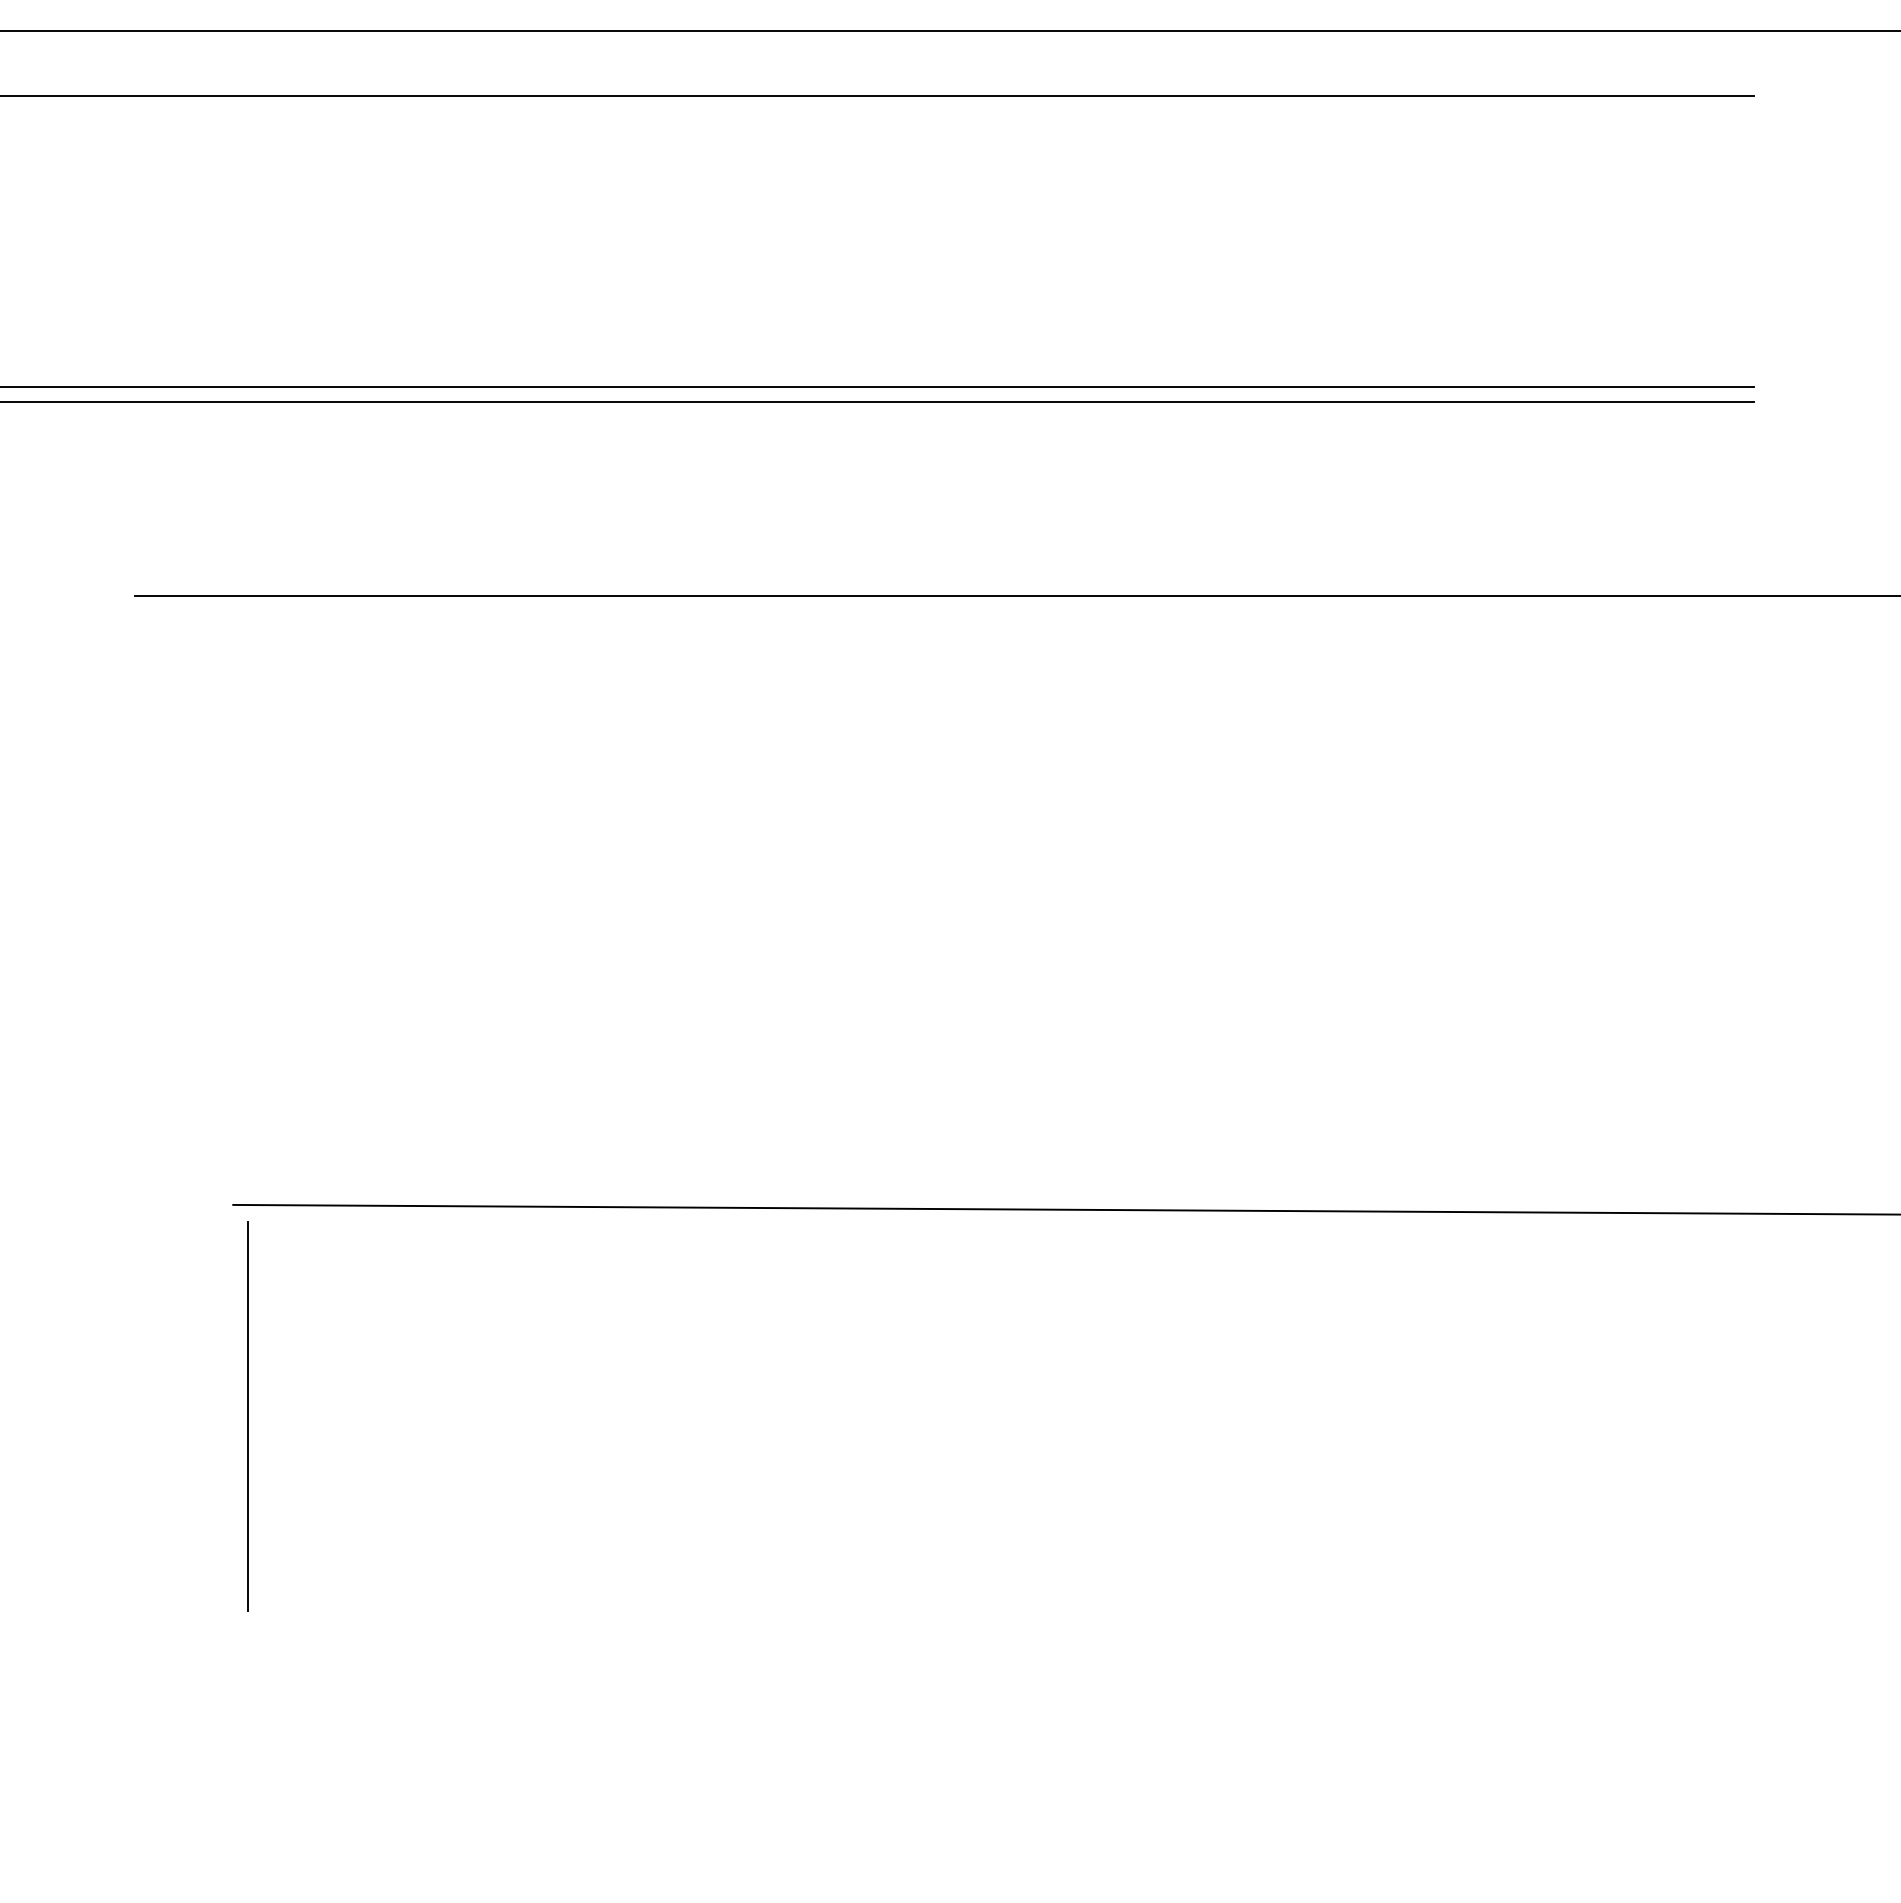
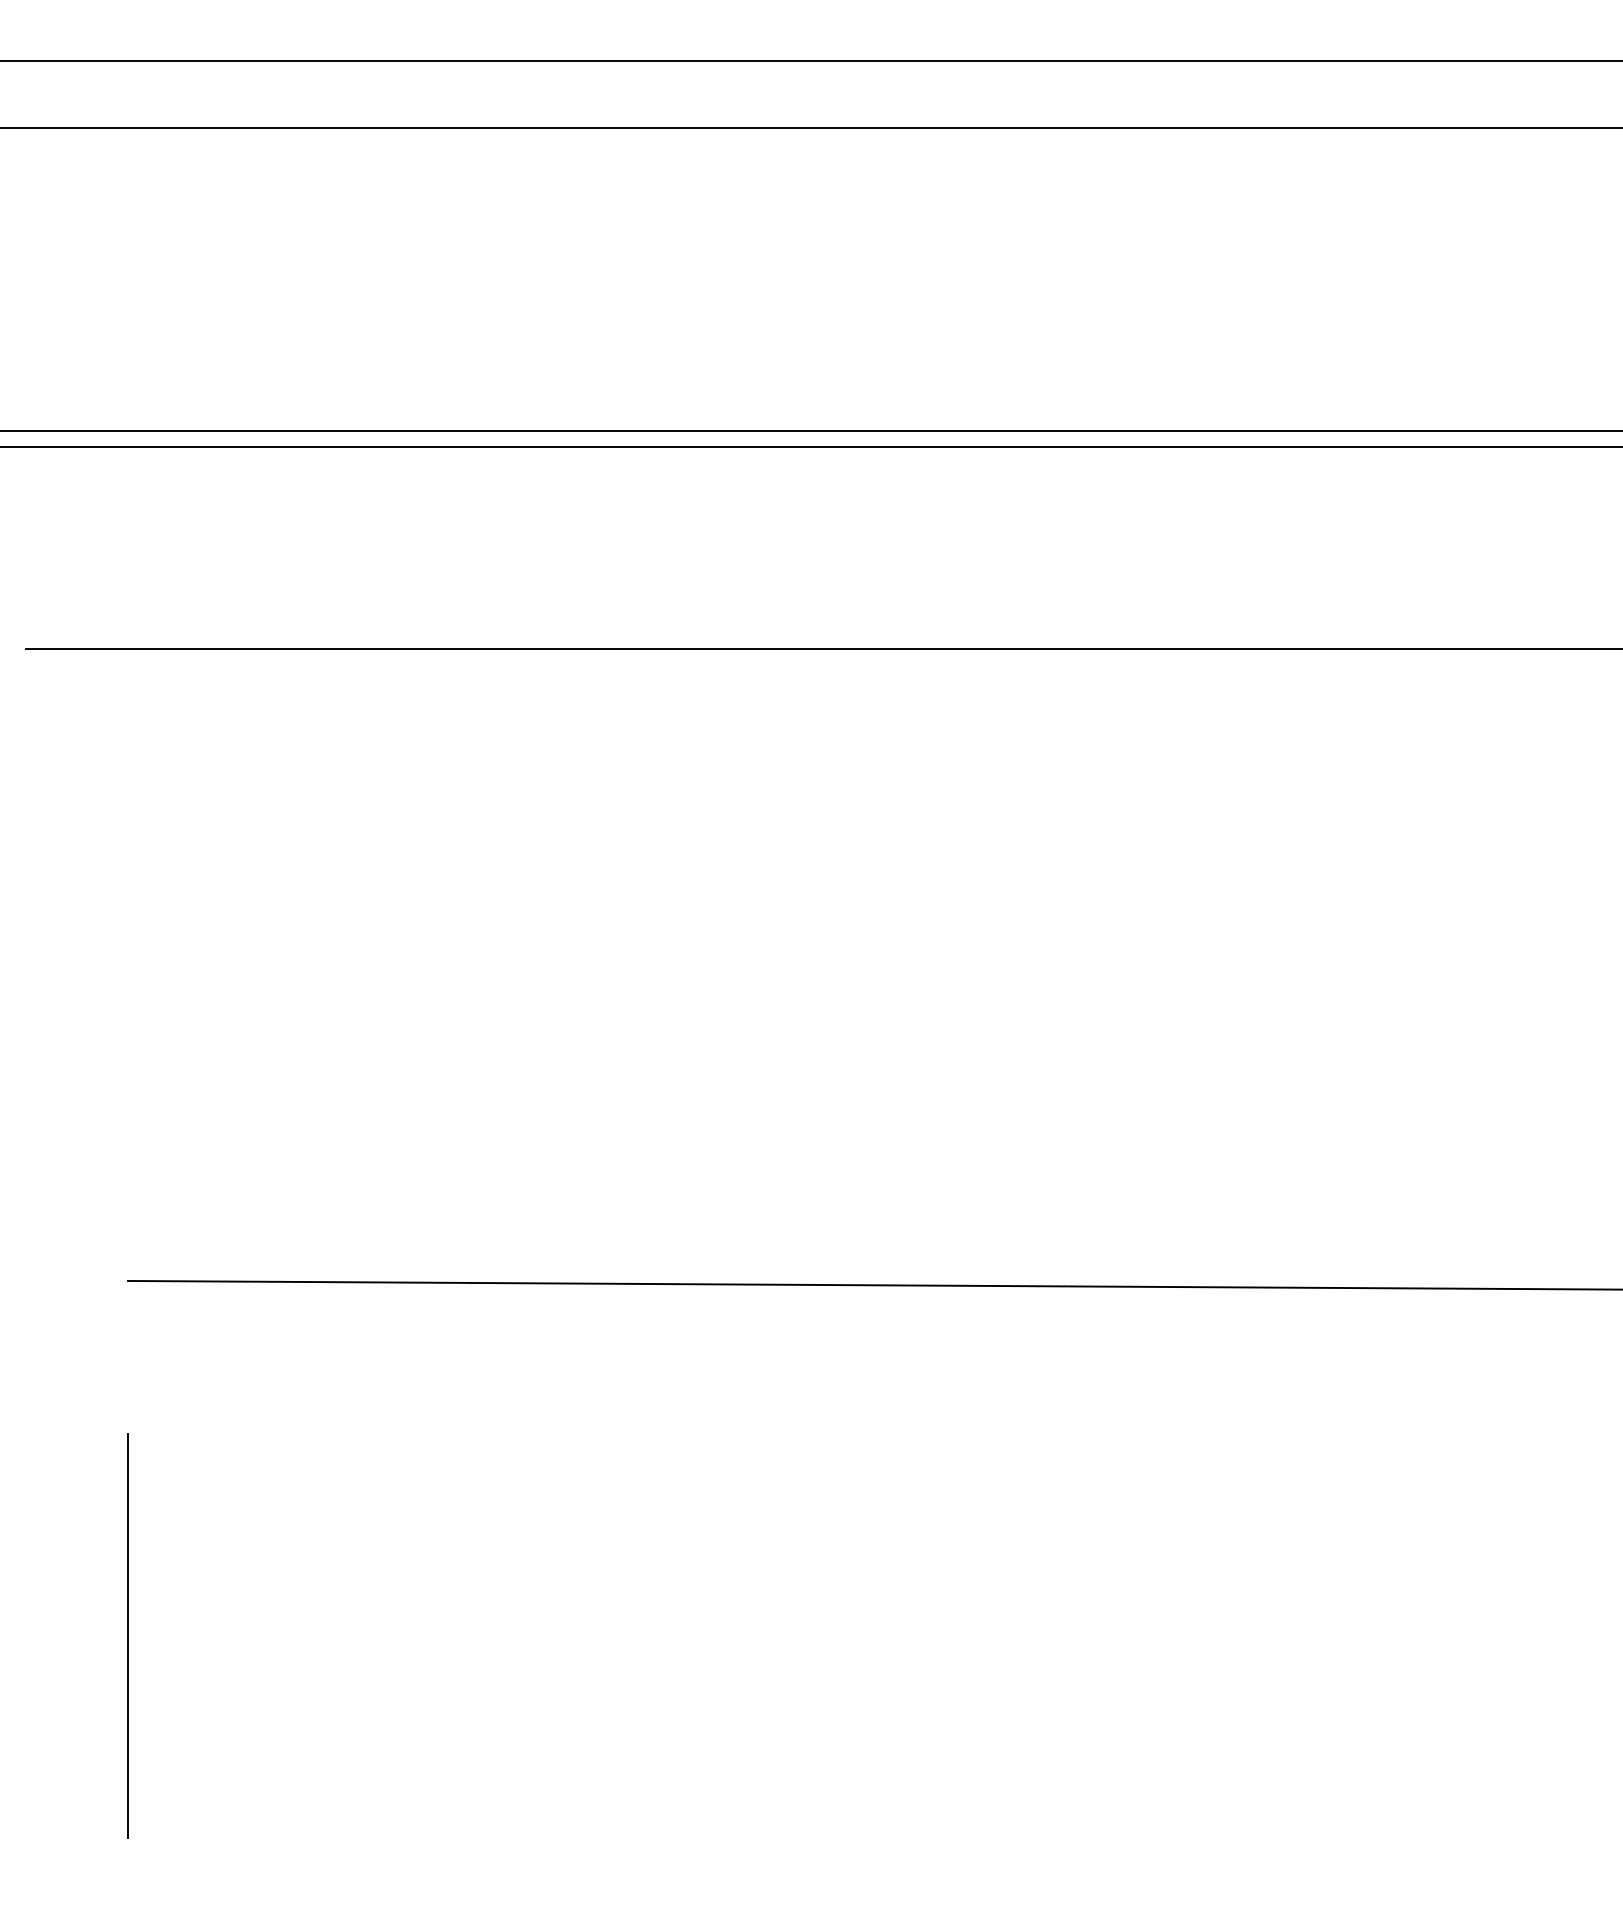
line: (247, 1416) -> (128, 1635), moved

